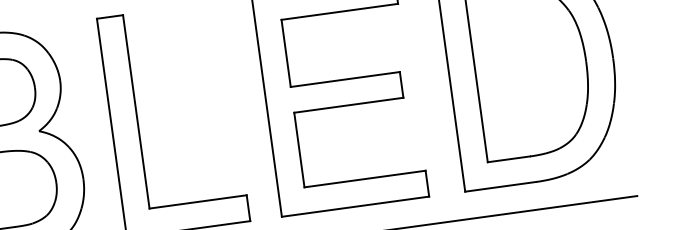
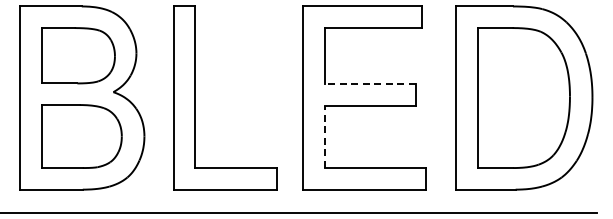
line: (345, 79) -> (370, 84), solid -> dashed
line: (298, 149) -> (324, 136), solid -> dashed

